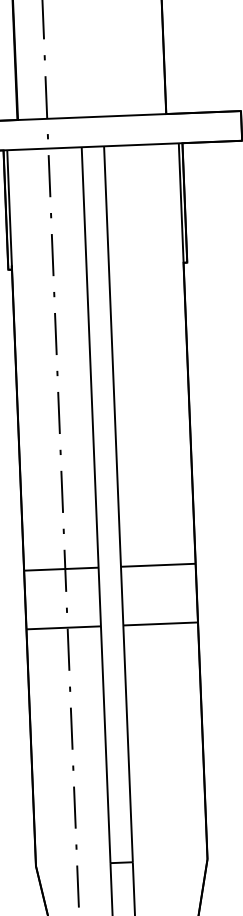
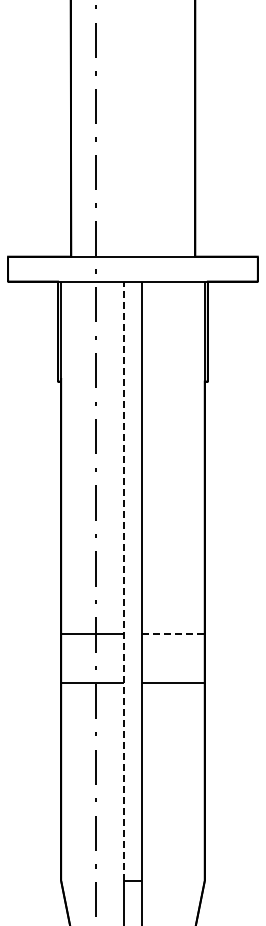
line: (96, 505) -> (123, 581), solid -> dashed
line: (159, 565) -> (174, 633), solid -> dashed

